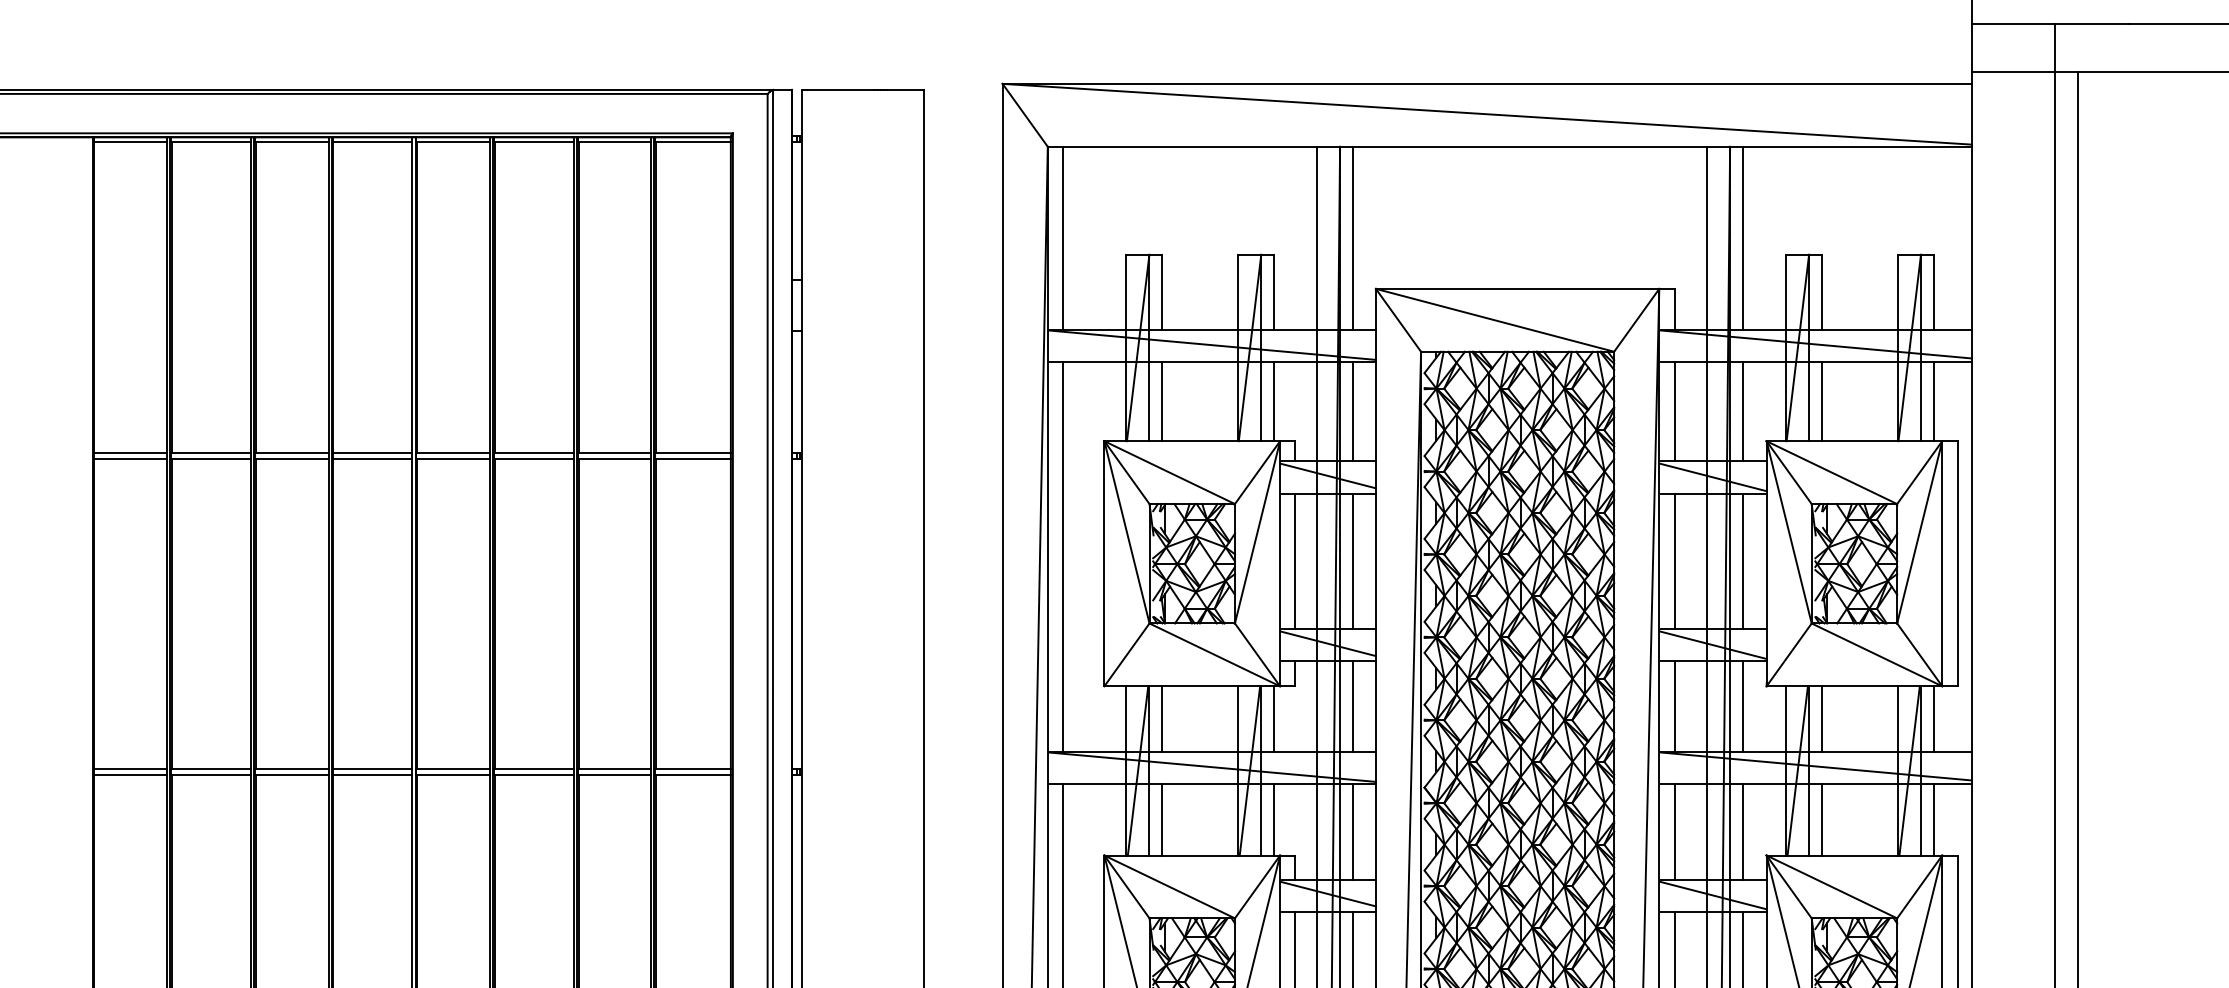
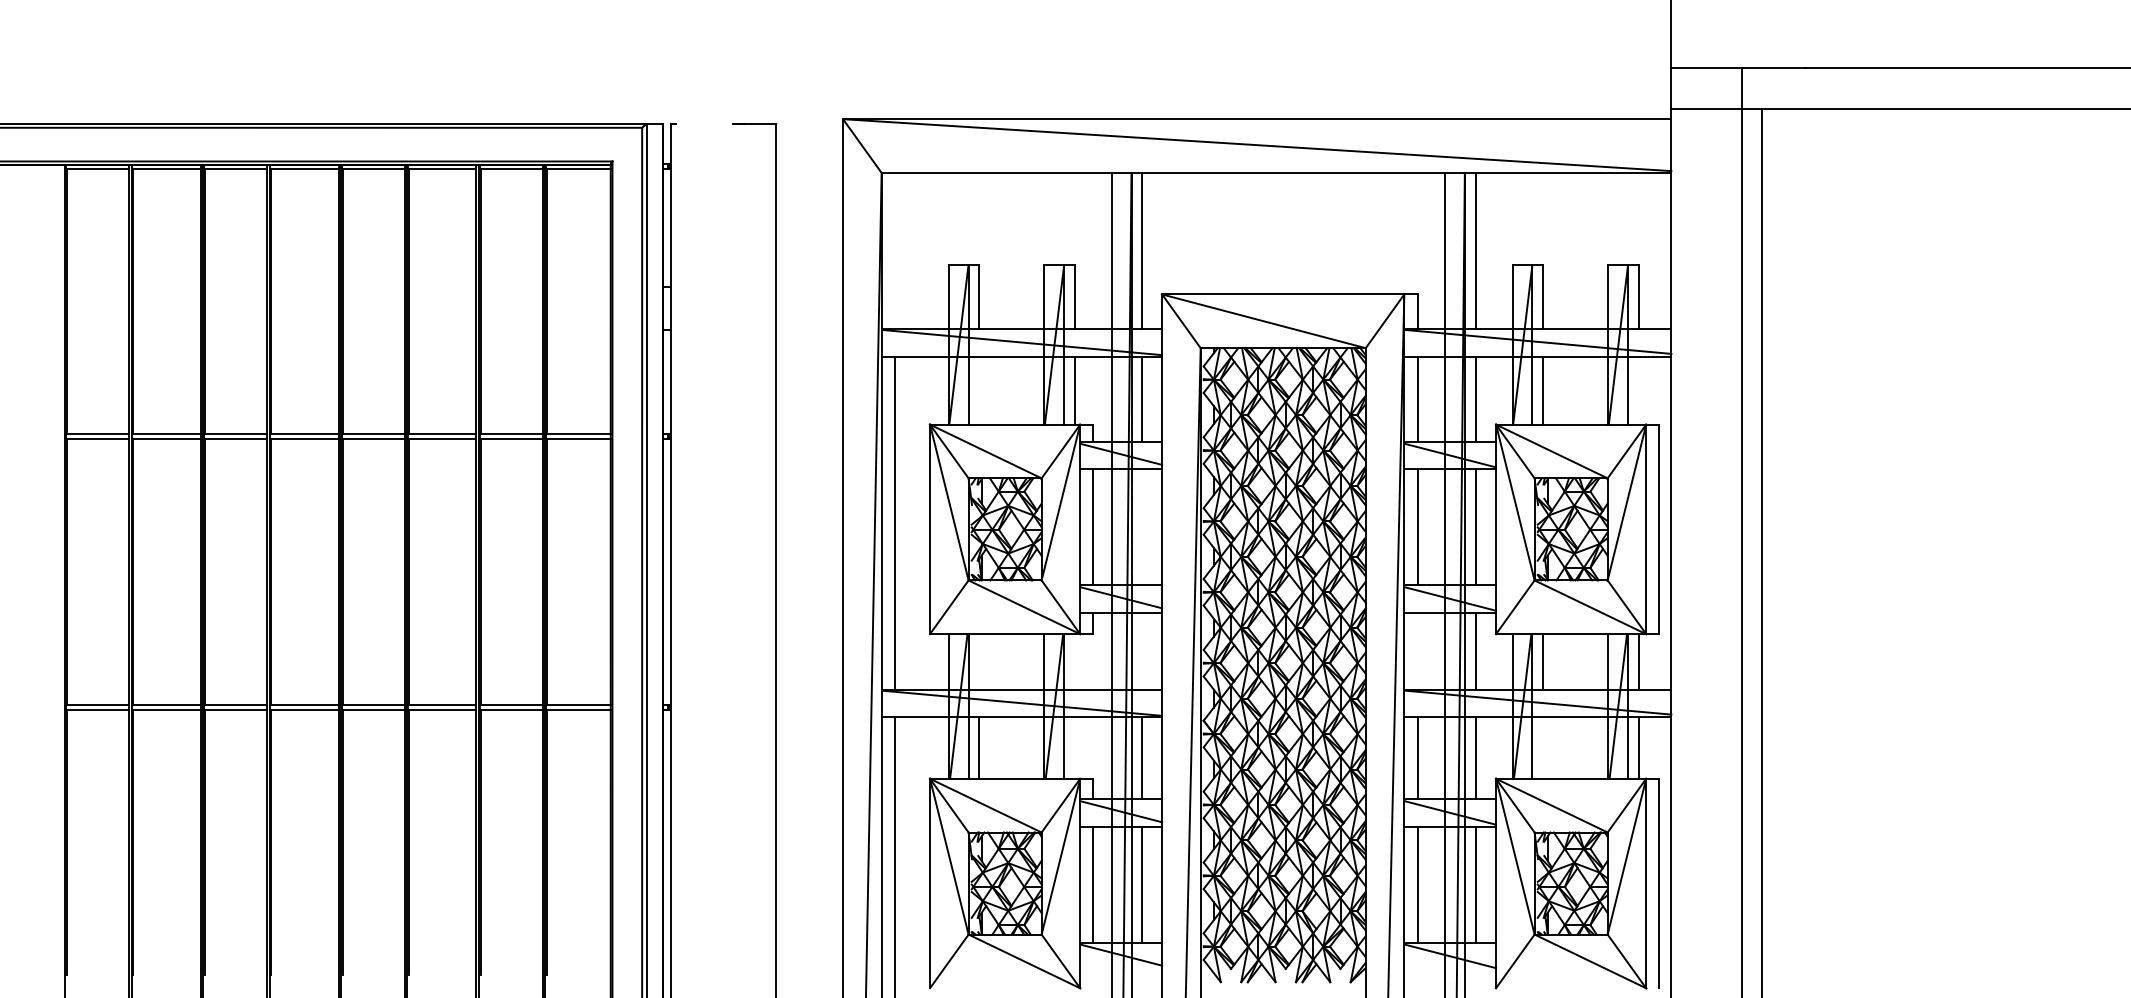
line: (839, 90) -> (703, 124), removed
line: (1062, 237) -> (894, 250), removed
line: (1162, 401) -> (979, 390), removed
line: (1933, 401) -> (1638, 390), removed
line: (1352, 561) -> (1142, 527), removed
line: (1352, 705) -> (1142, 650), removed
line: (1674, 705) -> (1417, 650), removed
line: (1162, 718) -> (979, 661), removed
line: (1273, 718) -> (1074, 661), removed
line: (1273, 818) -> (1074, 747), removed
line: (1822, 818) -> (1543, 747), removed

